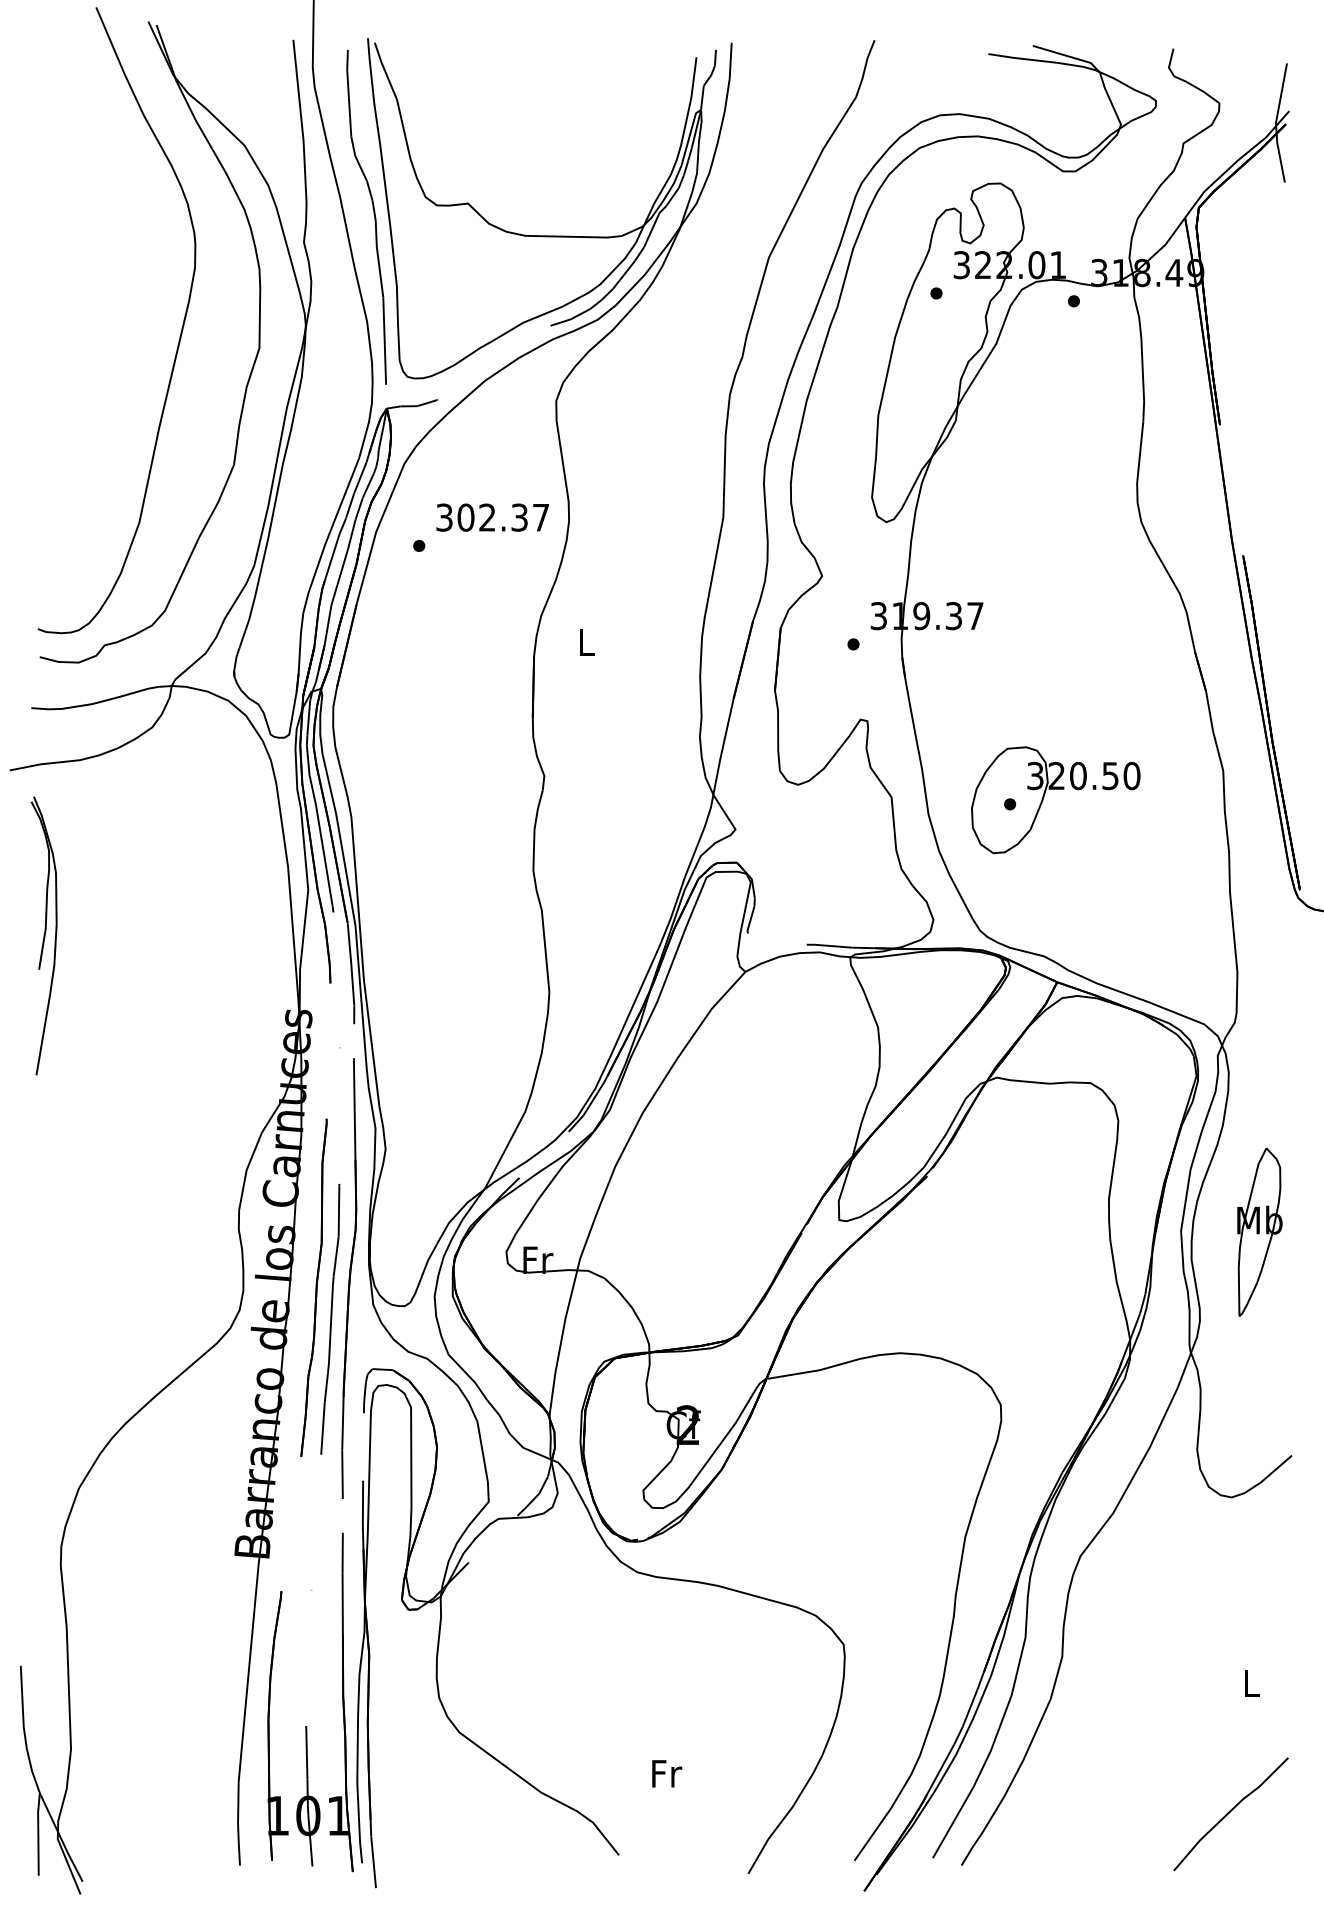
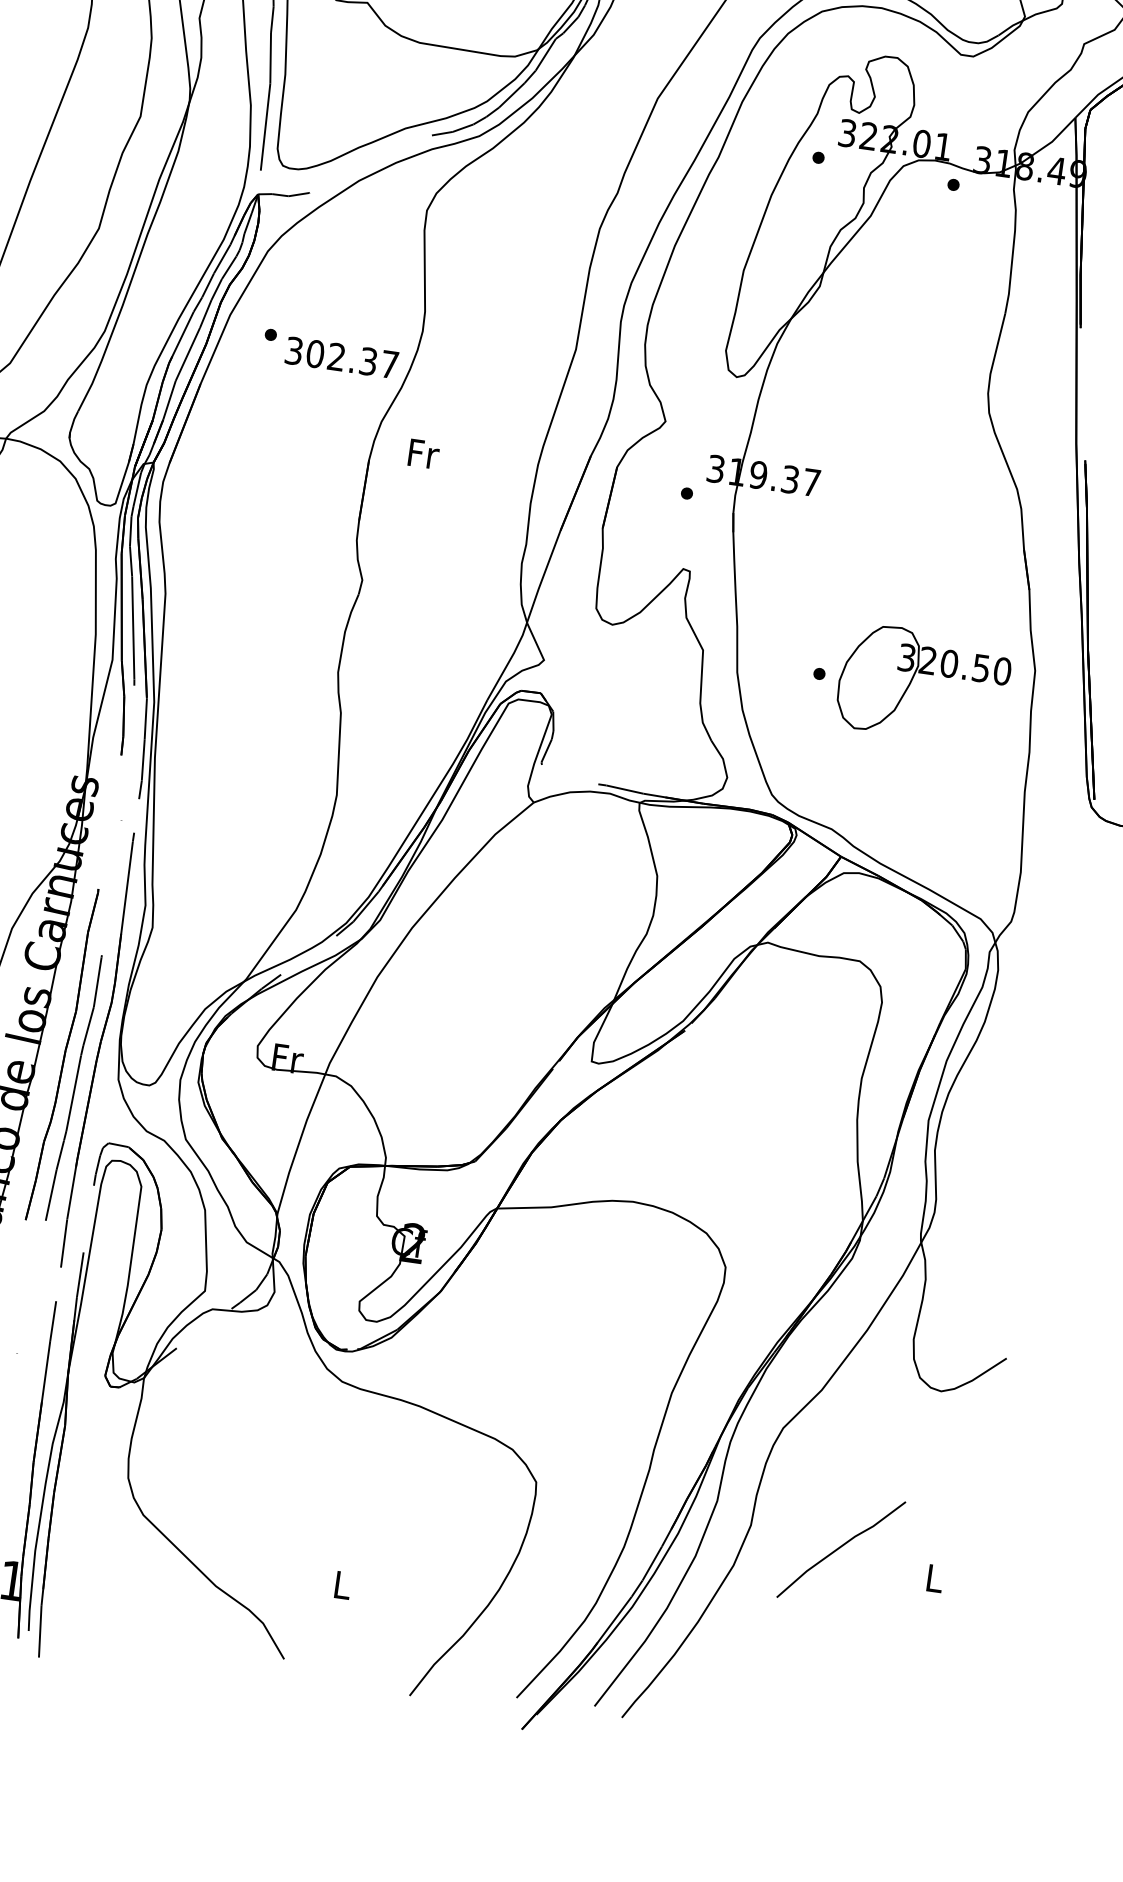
text: (492, 517) -> (341, 357), moved
text: (587, 642) -> (423, 454), L -> Fr
part: (1055, 789) -> (924, 673), moved
part: (1259, 1232) -> (1006, 1132), removed
text: (667, 1773) -> (343, 1585), Fr -> L
line: (1229, 1813) -> (839, 1548), moved

